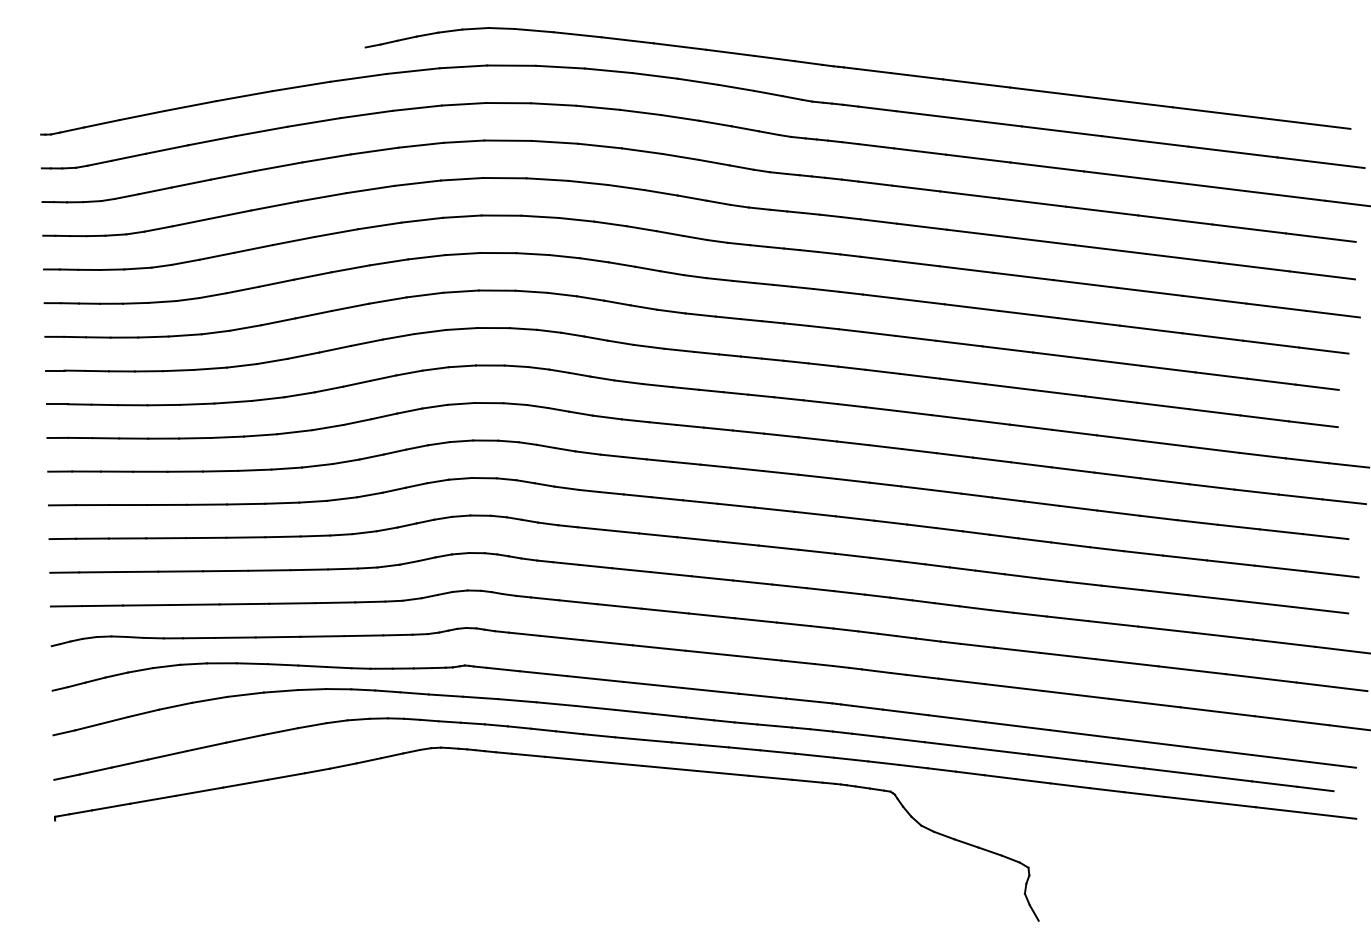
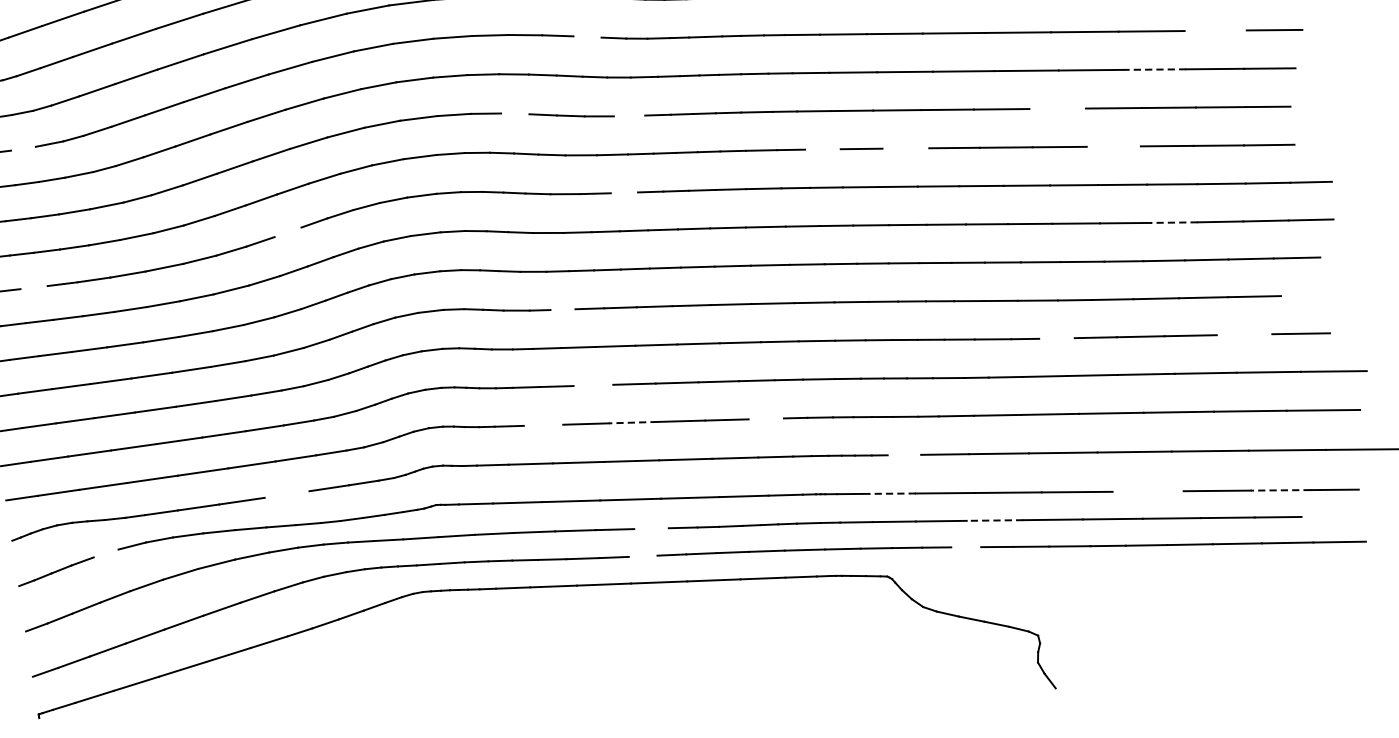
line: (669, 233) -> (586, 37), removed
line: (112, 269) -> (23, 148), removed
line: (590, 298) -> (515, 113), removed
line: (1276, 306) -> (1215, 29), removed
line: (700, 314) -> (629, 115), removed
line: (1212, 337) -> (1154, 70), solid -> dashed
line: (1113, 362) -> (1057, 108), removed
line: (882, 371) -> (822, 149), removed
line: (962, 381) -> (905, 148), removed
line: (356, 383) -> (287, 231), removed
line: (685, 388) -> (624, 192), removed
line: (104, 404) -> (33, 287), removed
line: (1163, 405) -> (1113, 146), removed
line: (1212, 486) -> (1174, 222), solid -> dashed
line: (611, 493) -> (562, 309), removed
line: (631, 570) -> (593, 385), removed
line: (1331, 574) -> (1307, 295), removed
line: (1084, 583) -> (1057, 338), removed
line: (578, 602) -> (543, 425), removed
line: (1265, 603) -> (1244, 334), removed
line: (665, 611) -> (633, 423), solid -> dashed
line: (793, 624) -> (765, 419), removed
line: (322, 636) -> (287, 494), removed
line: (140, 670) -> (106, 553), removed
line: (922, 676) -> (904, 454), removed
line: (905, 712) -> (891, 493), solid -> dashed
line: (669, 715) -> (651, 528), removed
line: (657, 740) -> (642, 555), removed
line: (1152, 742) -> (1147, 491), removed
line: (1000, 751) -> (994, 520), solid -> dashed
line: (1280, 758) -> (1280, 490), solid -> dashed
line: (969, 773) -> (965, 547), removed
line: (1315, 788) -> (1320, 516), removed

